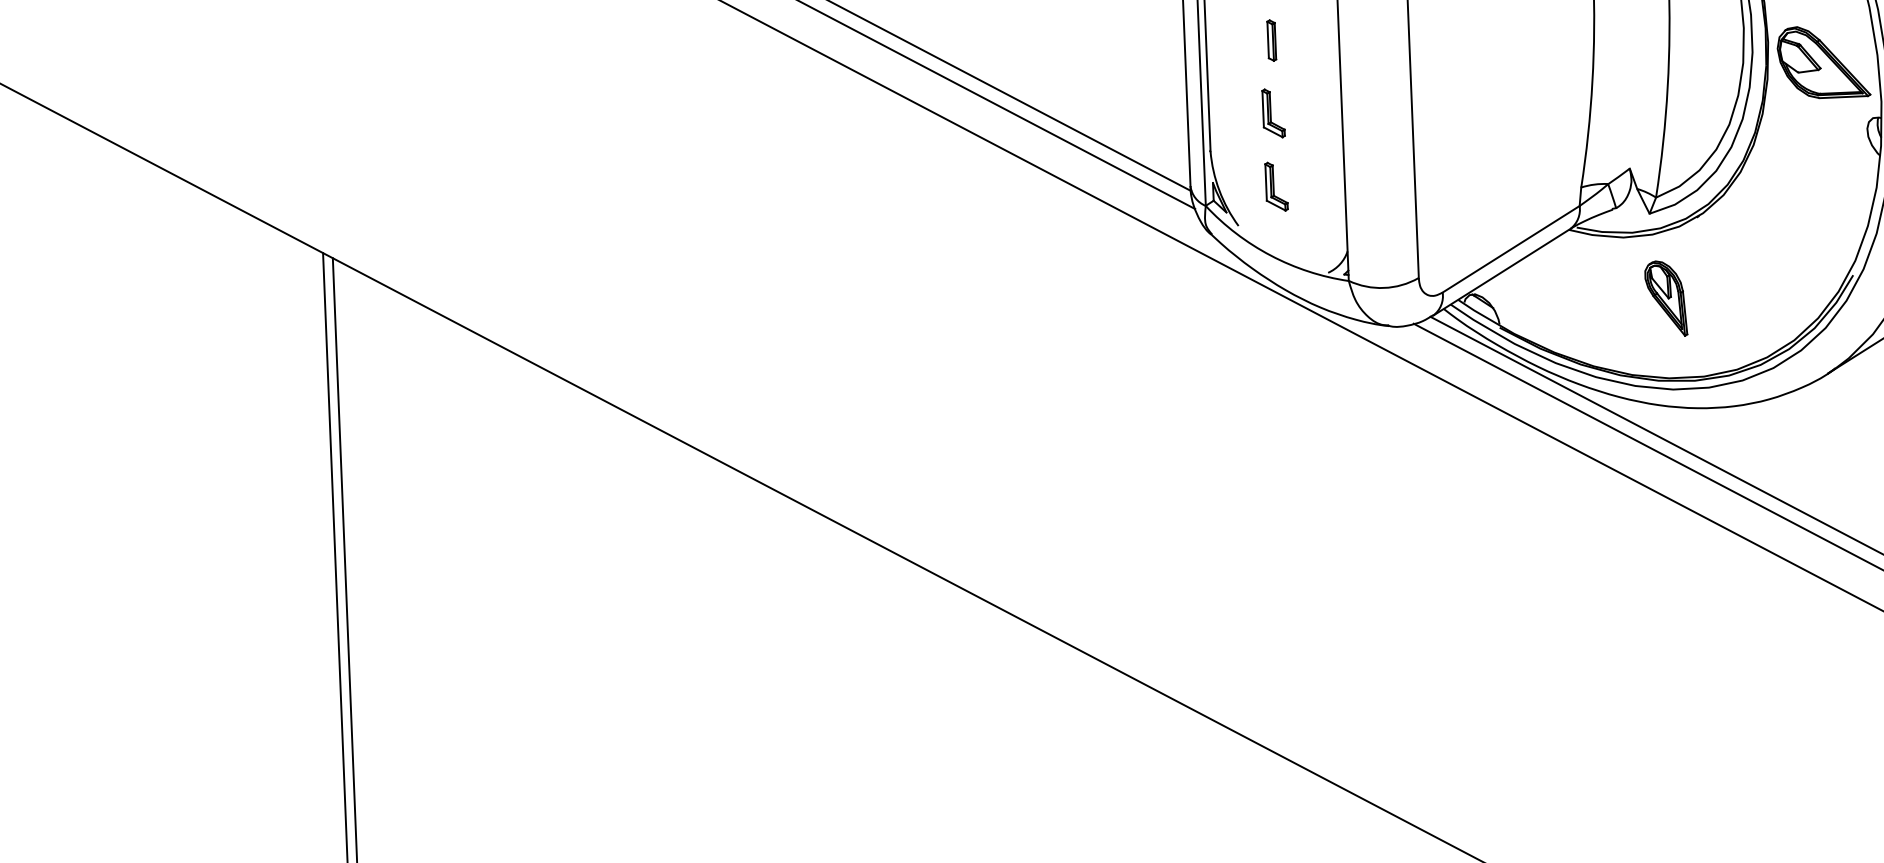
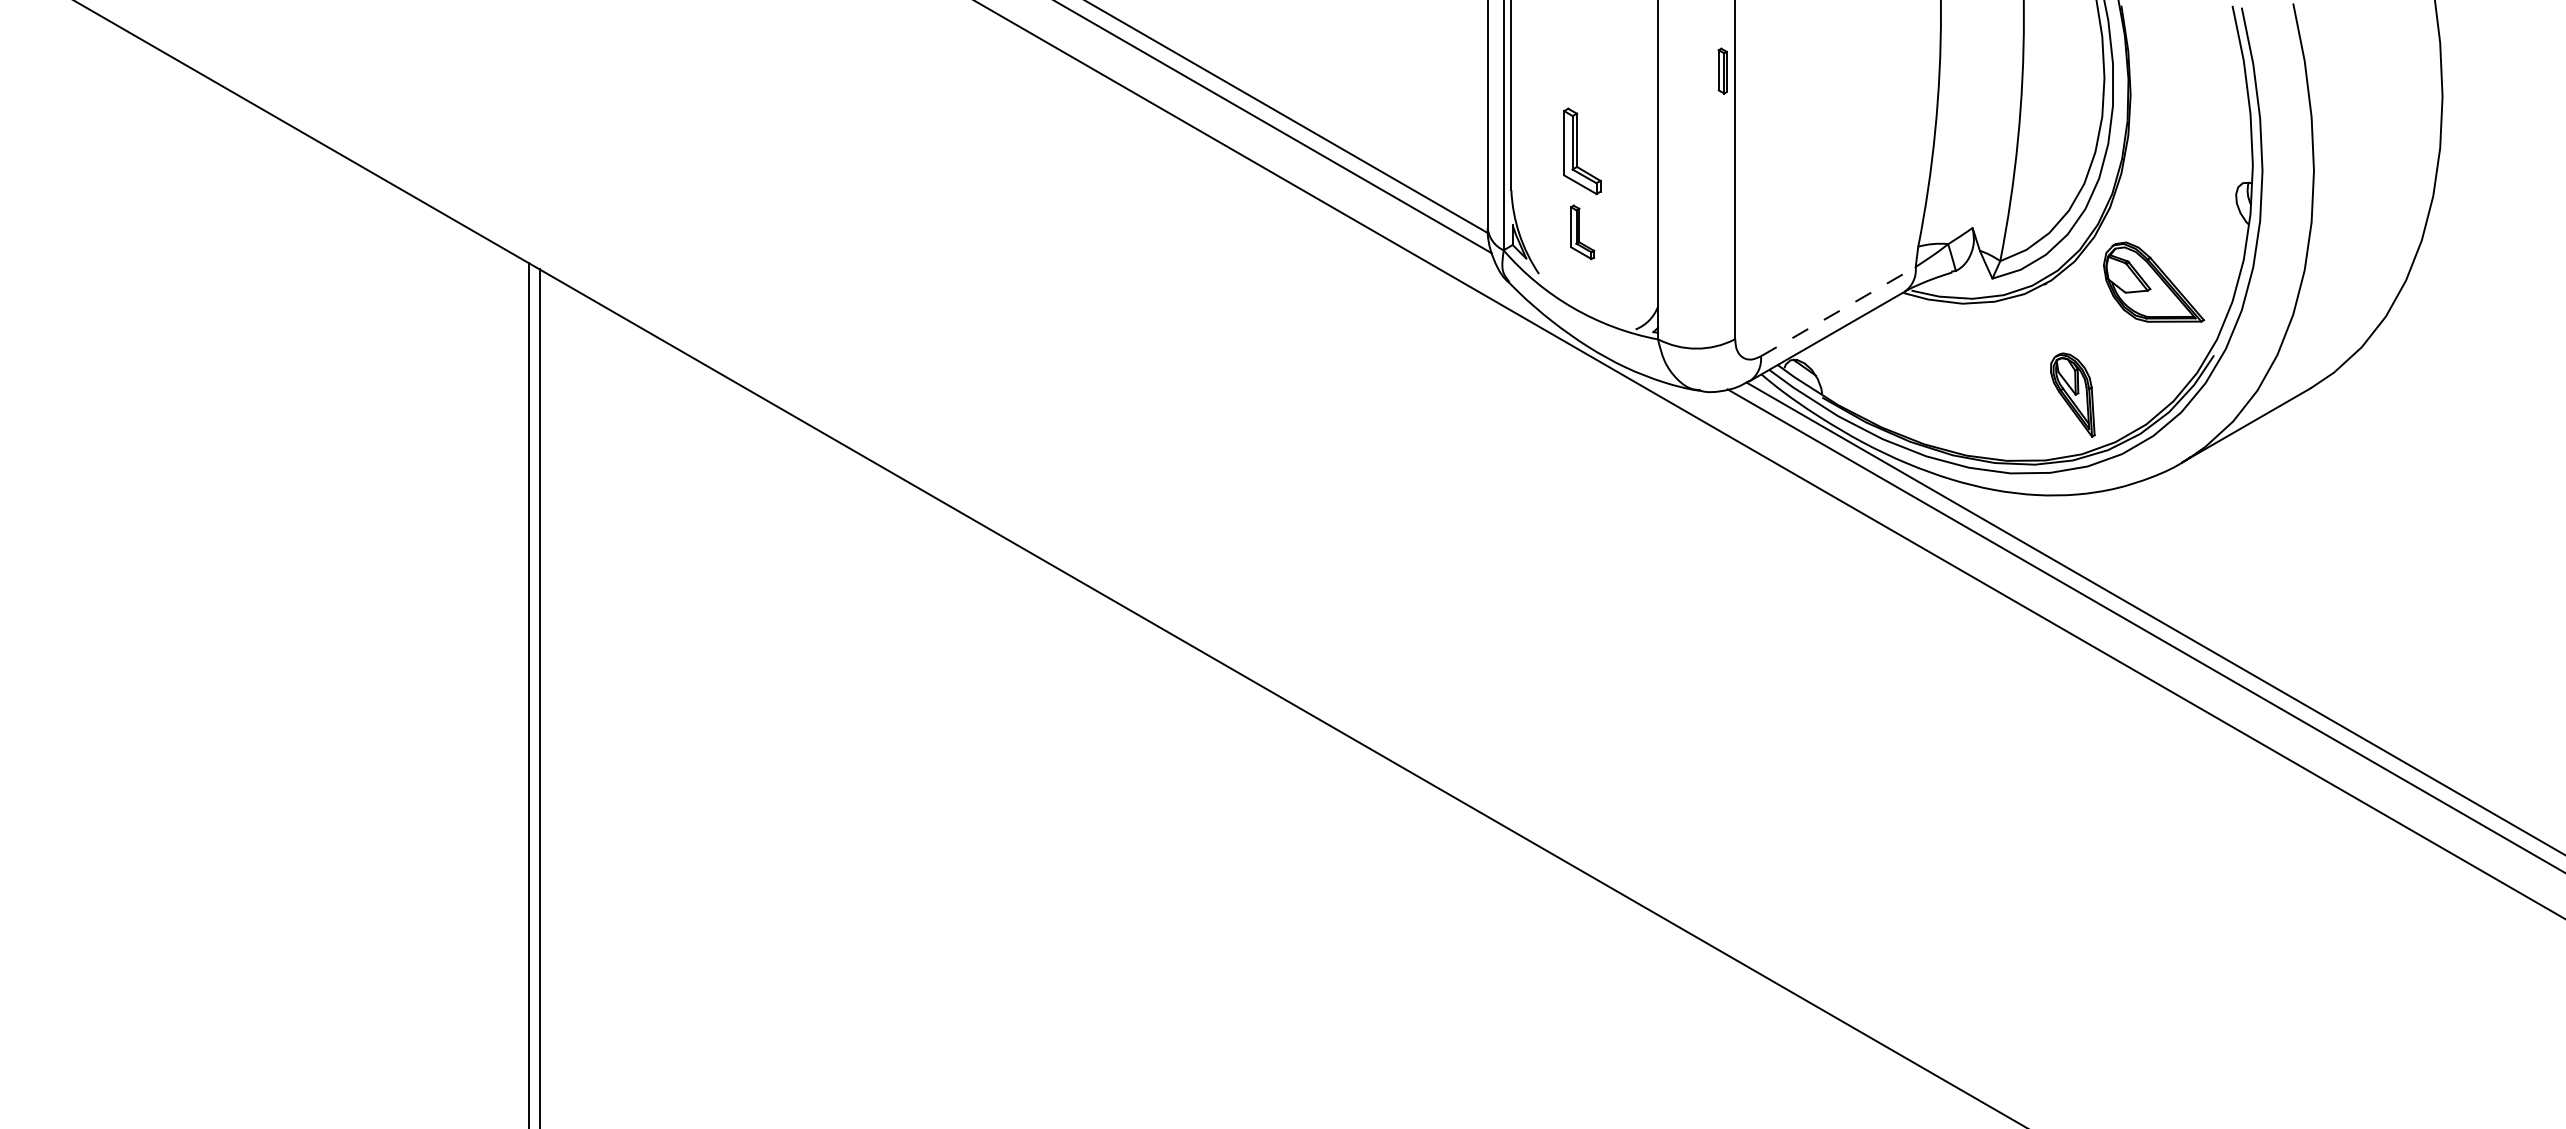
part: (1271, 40) -> (1722, 70), moved
part: (1823, 61) -> (2153, 281), moved
part: (1273, 113) -> (1582, 151), size x1.6
line: (1511, 249) -> (1838, 311), solid -> dashed
part: (1665, 298) -> (2072, 394), moved

